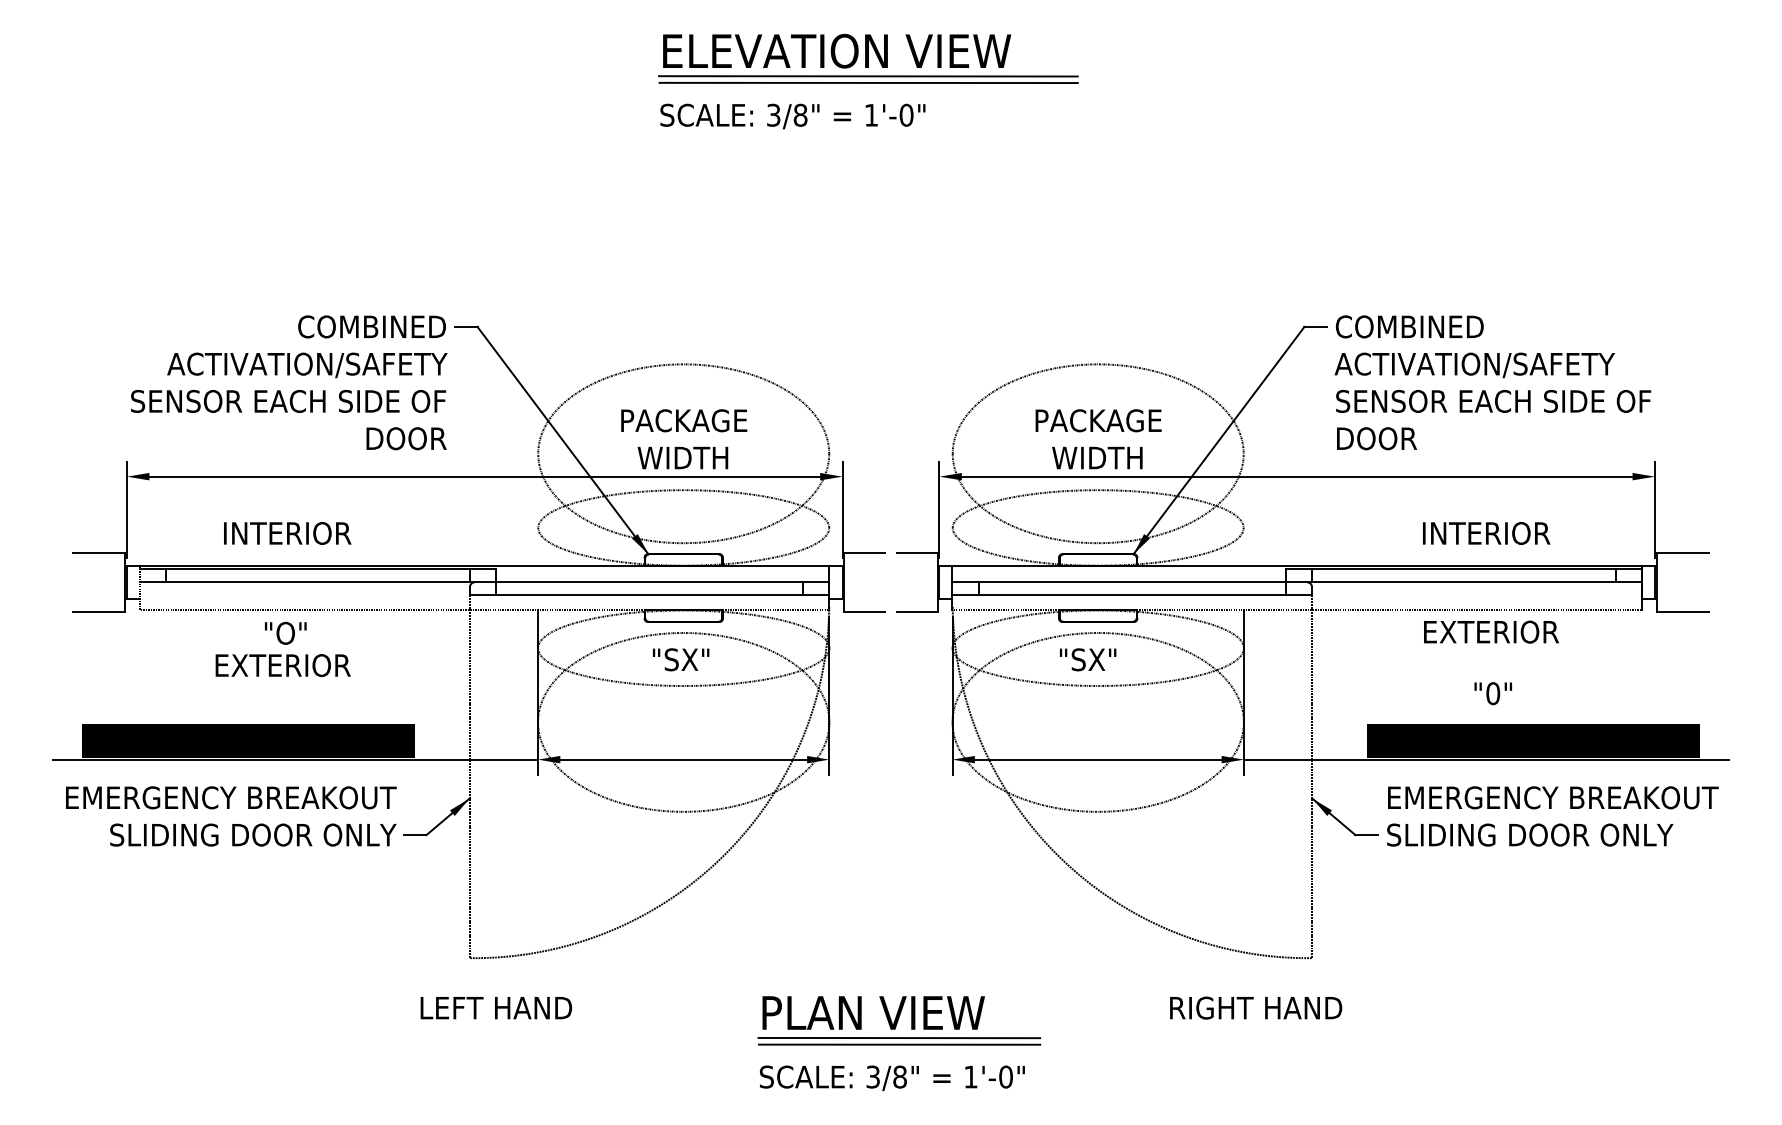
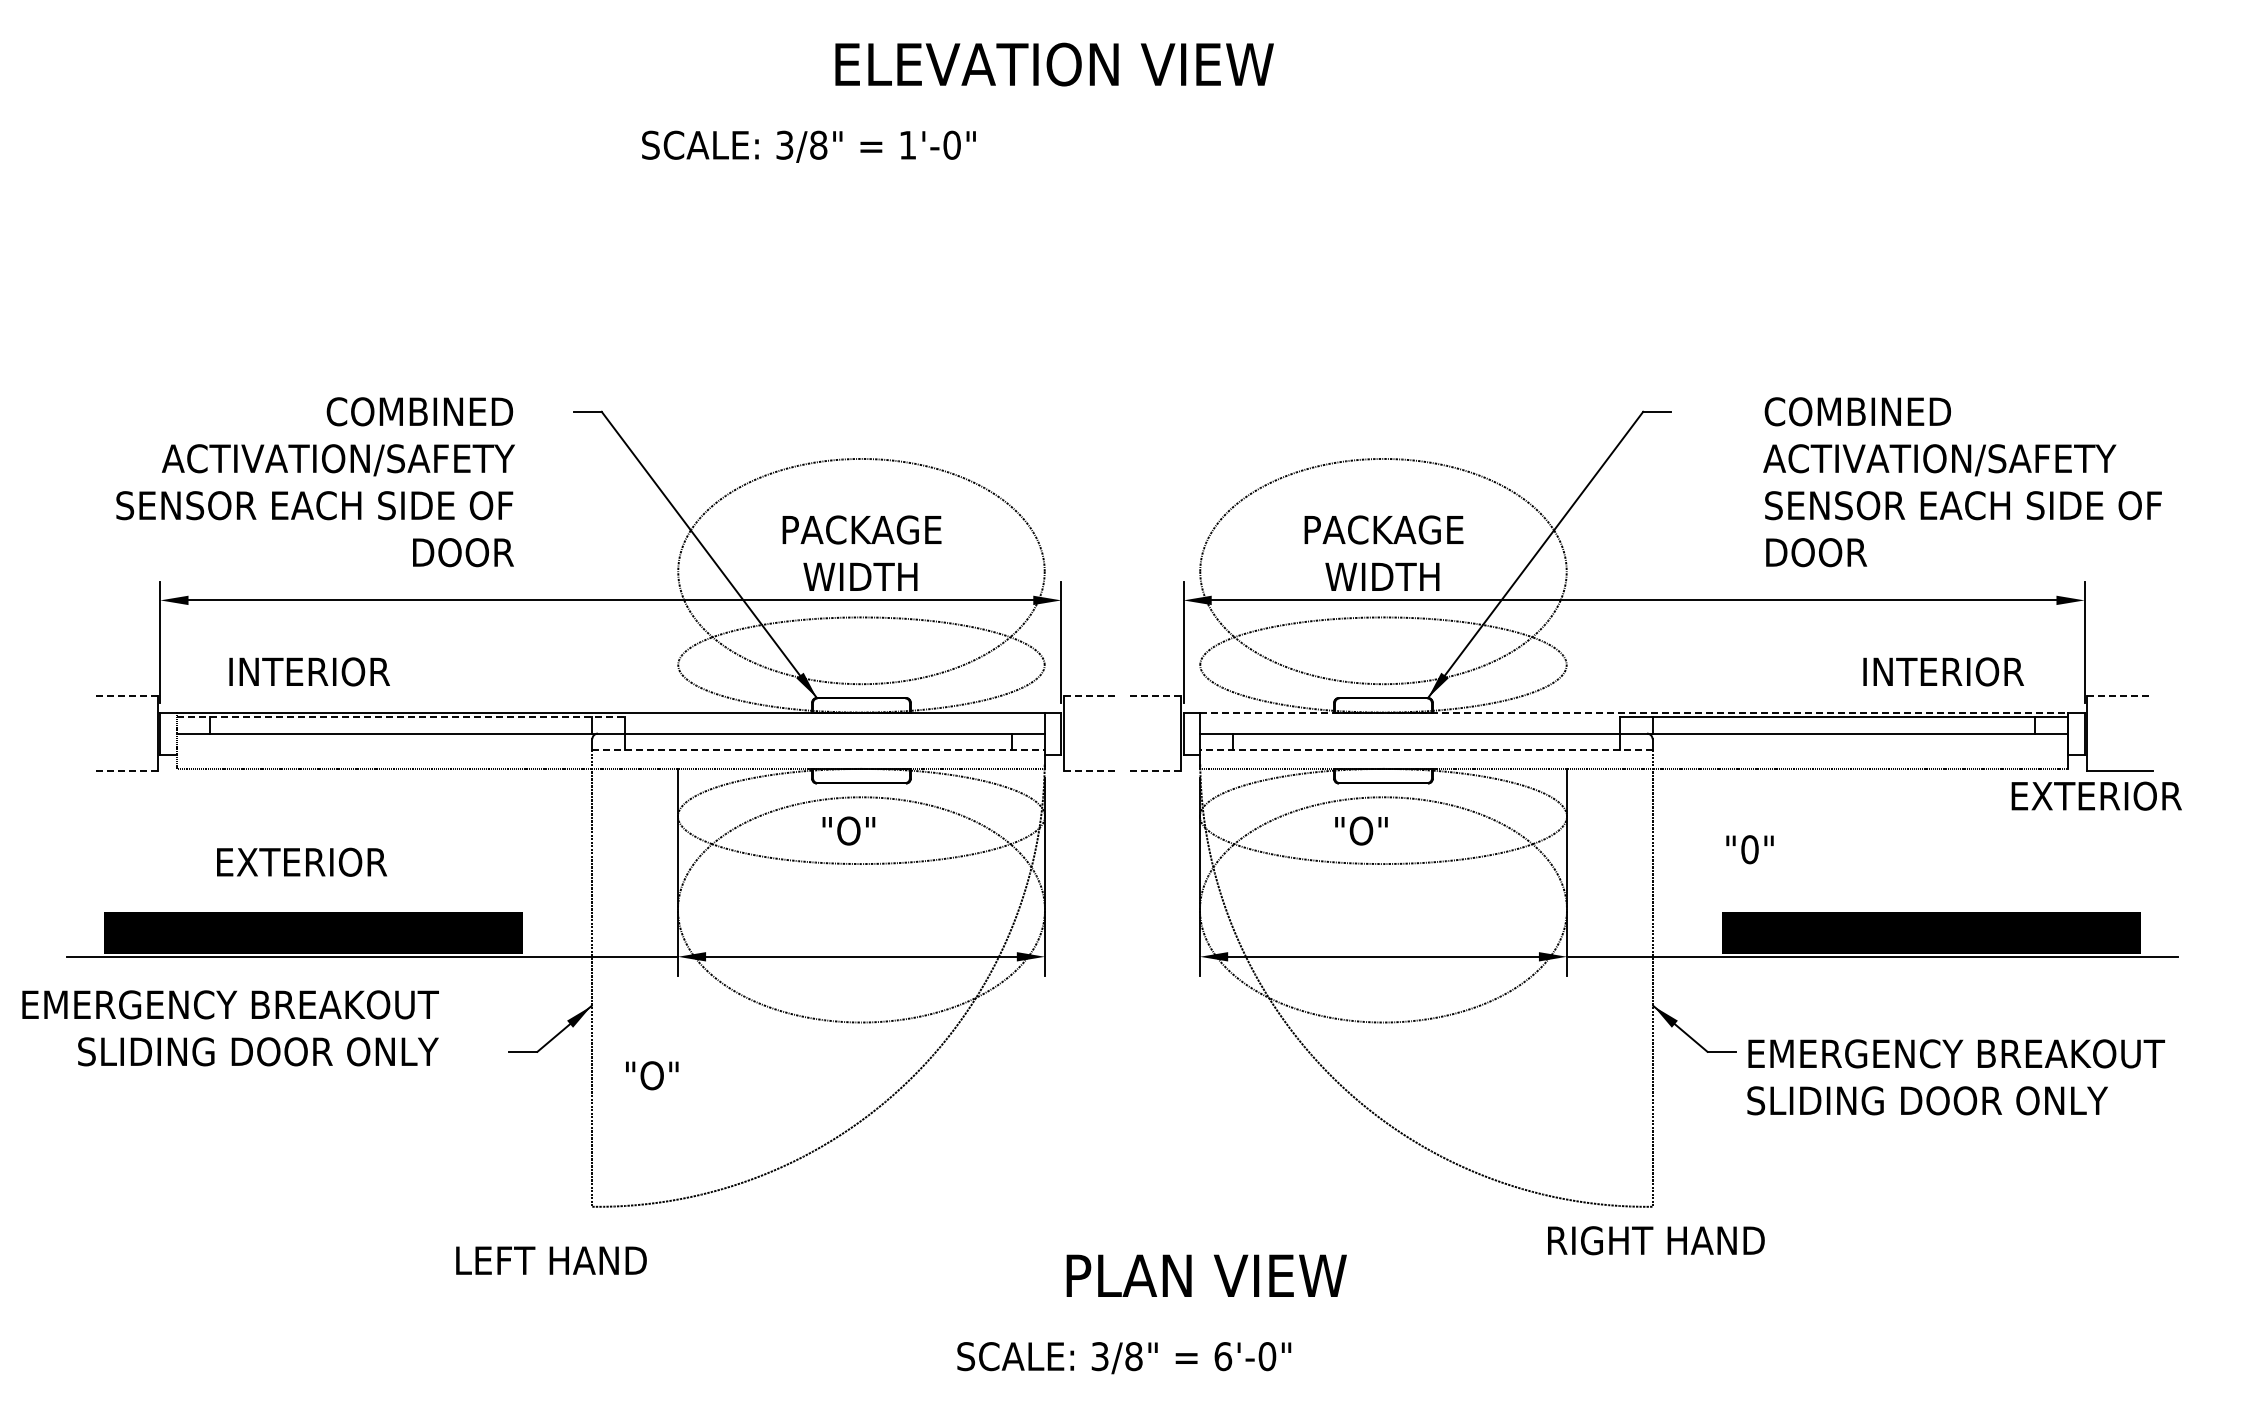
line: (867, 76) -> (1093, 96), removed
line: (867, 82) -> (1093, 104), removed
text: (792, 116) -> (808, 146), moved
text: (289, 383) -> (315, 482), moved
text: (1492, 383) -> (1962, 482), moved
text: (287, 533) -> (309, 671), moved
text: (1486, 533) -> (1943, 671), moved
line: (99, 552) -> (125, 696), solid -> dashed
line: (864, 552) -> (1089, 696), solid -> dashed
line: (917, 552) -> (1155, 696), solid -> dashed
line: (1682, 552) -> (2119, 696), solid -> dashed
line: (1297, 565) -> (1634, 712), solid -> dashed
line: (318, 569) -> (401, 717), solid -> dashed
line: (650, 595) -> (819, 750), solid -> dashed
line: (1131, 595) -> (1425, 750), solid -> dashed
line: (99, 612) -> (125, 771), solid -> dashed
line: (864, 612) -> (1089, 771), solid -> dashed
line: (917, 612) -> (1155, 771), solid -> dashed
text: (1491, 631) -> (2096, 795), moved
text: (285, 633) -> (652, 1075), moved
text: (686, 659) -> (865, 830), "SX" -> "O"
text: (1093, 659) -> (1377, 830), "SX" -> "O"
text: (283, 664) -> (302, 861), moved
text: (1492, 693) -> (1749, 849), moved
text: (231, 816) -> (230, 1028), moved
text: (1552, 816) -> (1955, 1077), moved
text: (496, 1007) -> (551, 1260), moved
text: (1256, 1007) -> (1656, 1240), moved
text: (873, 1012) -> (1206, 1275), moved
line: (898, 1038) -> (1132, 1307), removed
line: (899, 1044) -> (1133, 1315), removed
text: (971, 1077) -> (1223, 1356), 1'-0" -> 6'-0"

